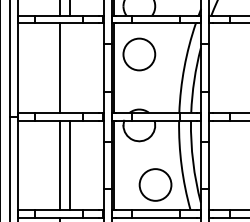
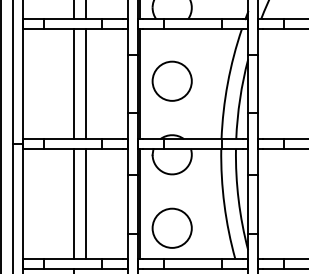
circle: (138, 53) -> (171, 80), moved
line: (69, 67) -> (86, 83), added
circle: (154, 184) -> (171, 227), moved

